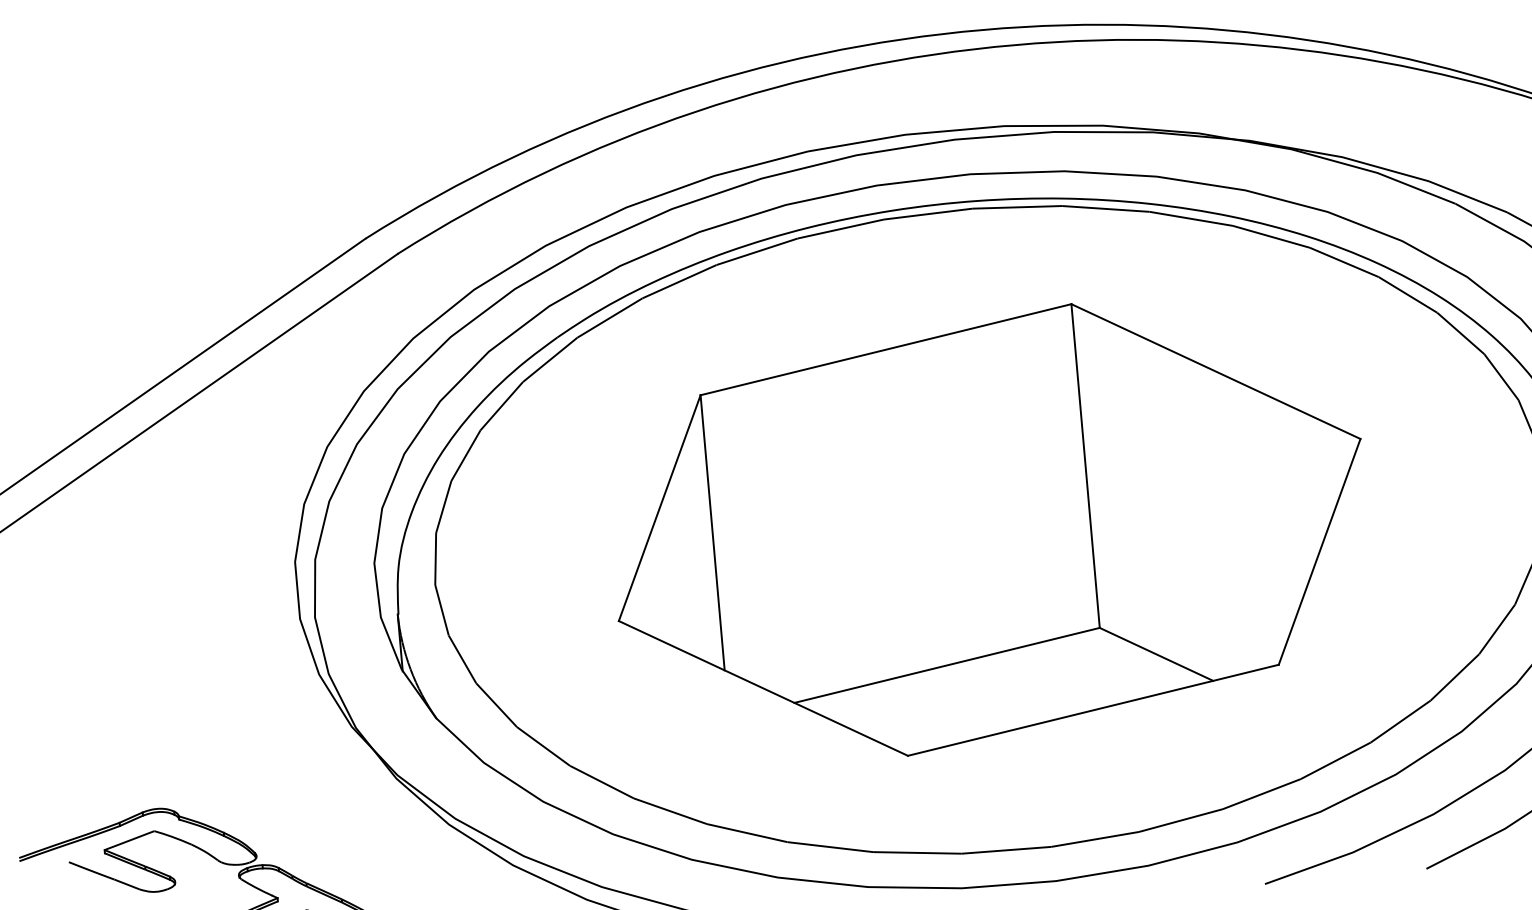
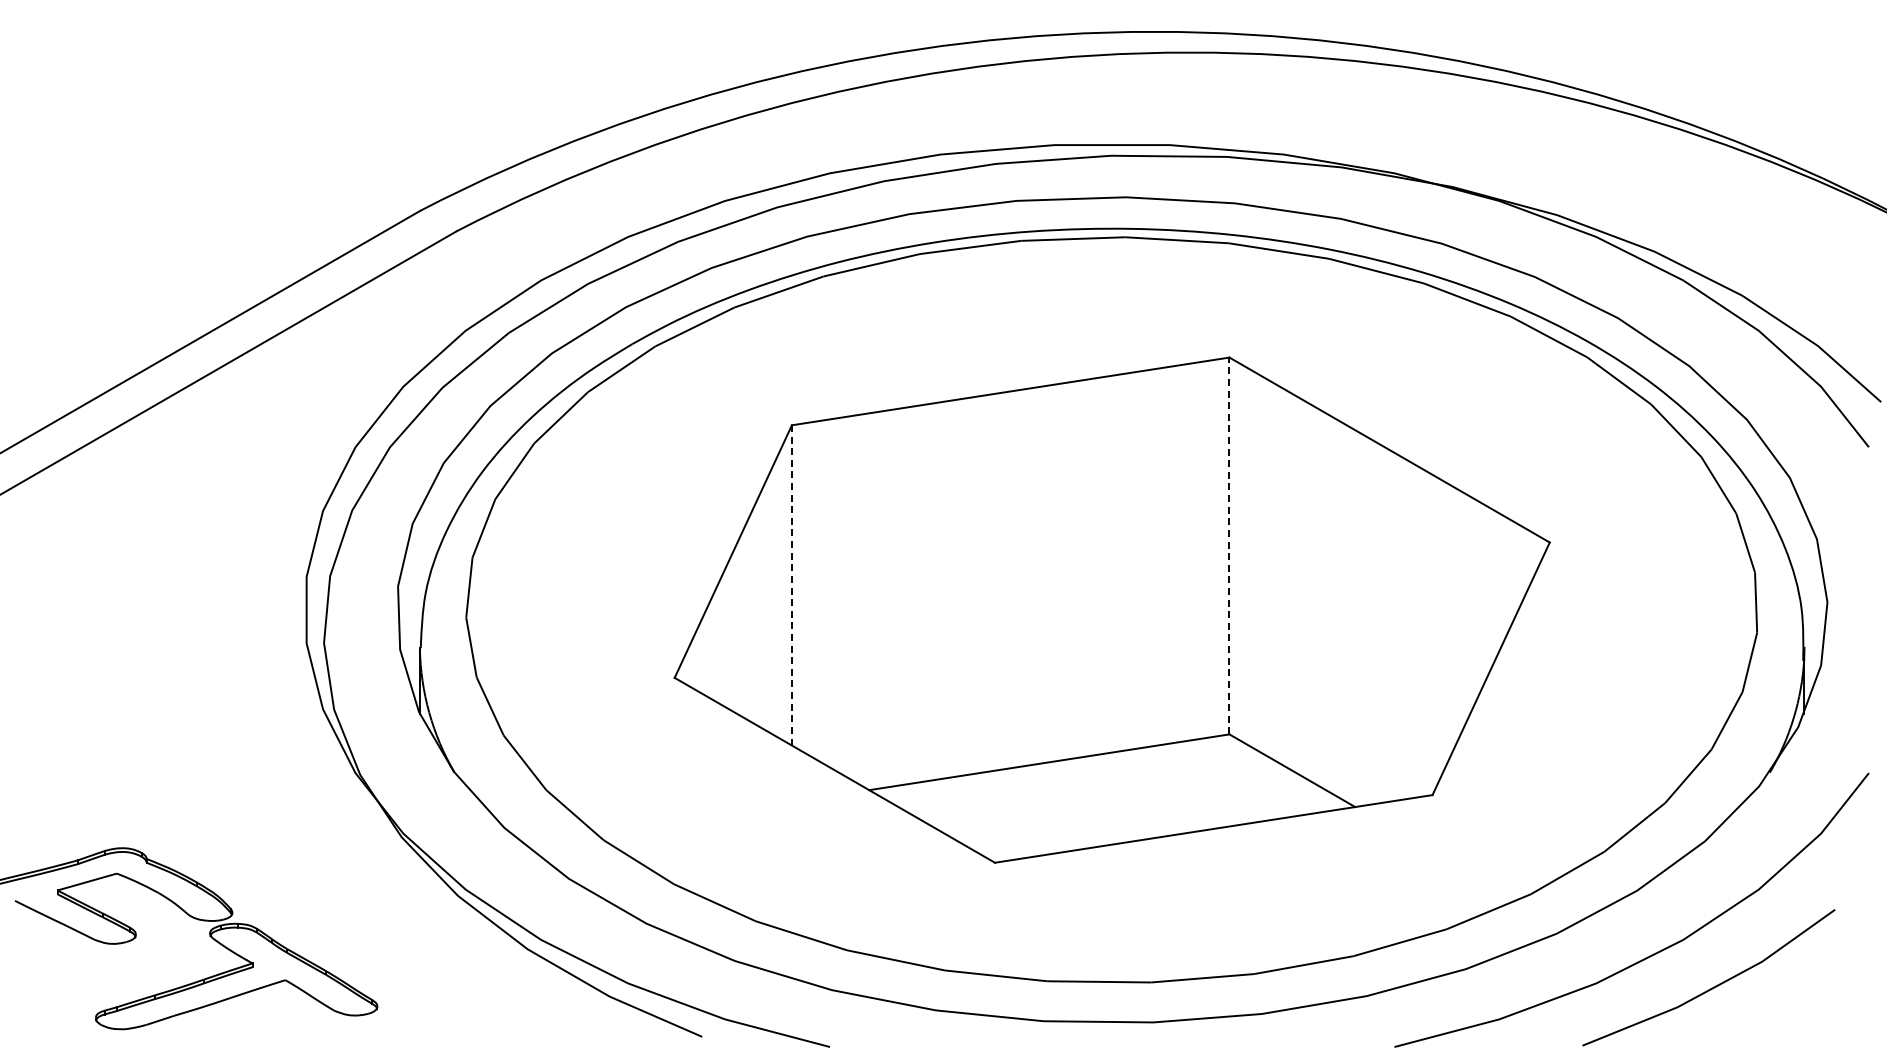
line: (1085, 465) -> (1229, 545), solid -> dashed
line: (712, 532) -> (791, 584), solid -> dashed

